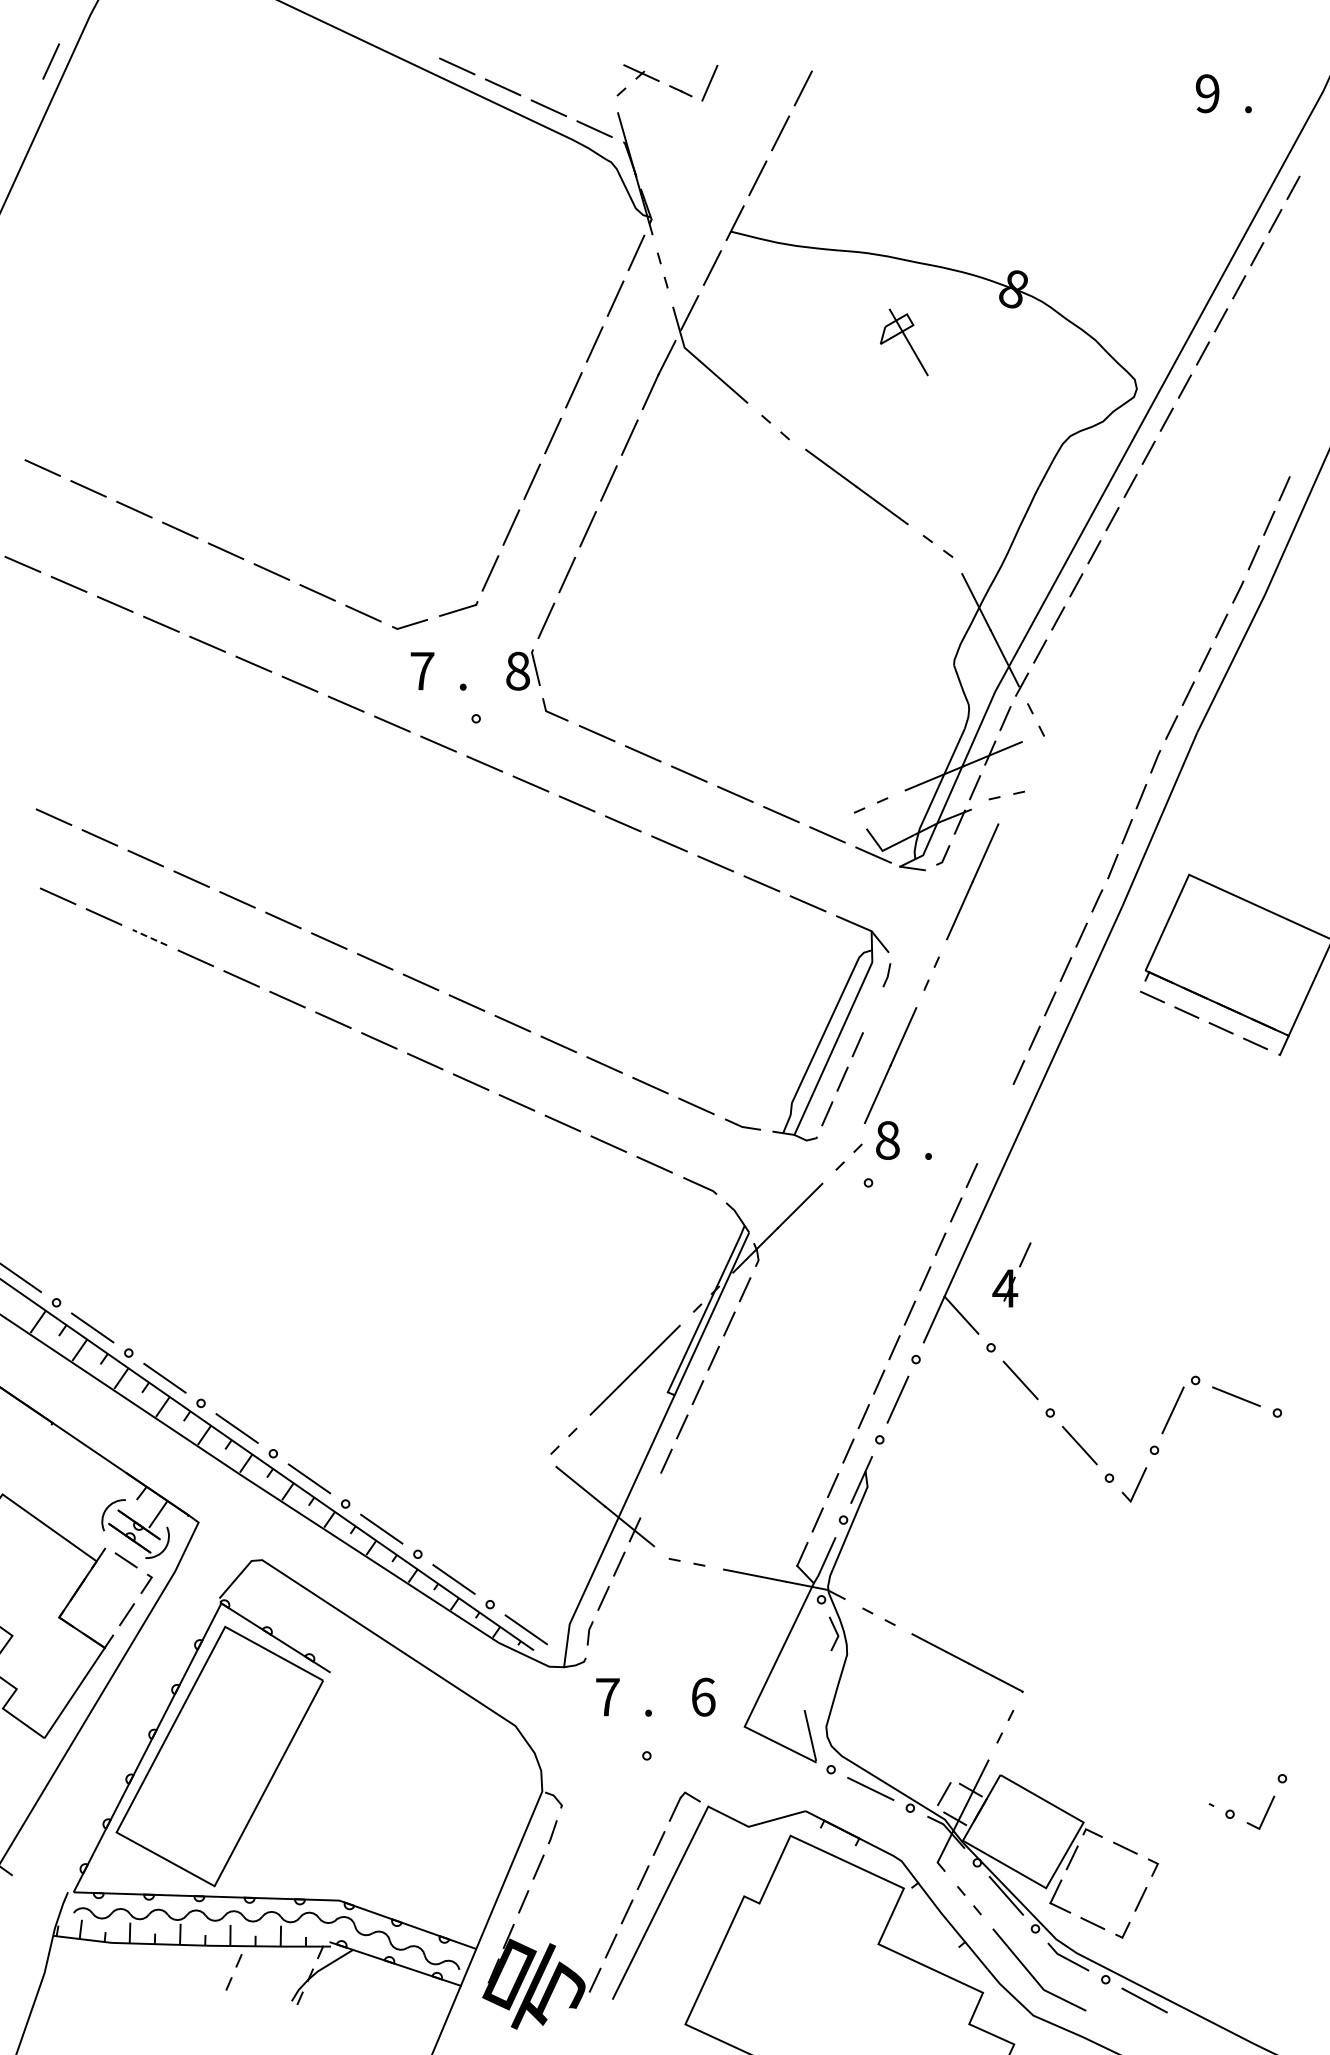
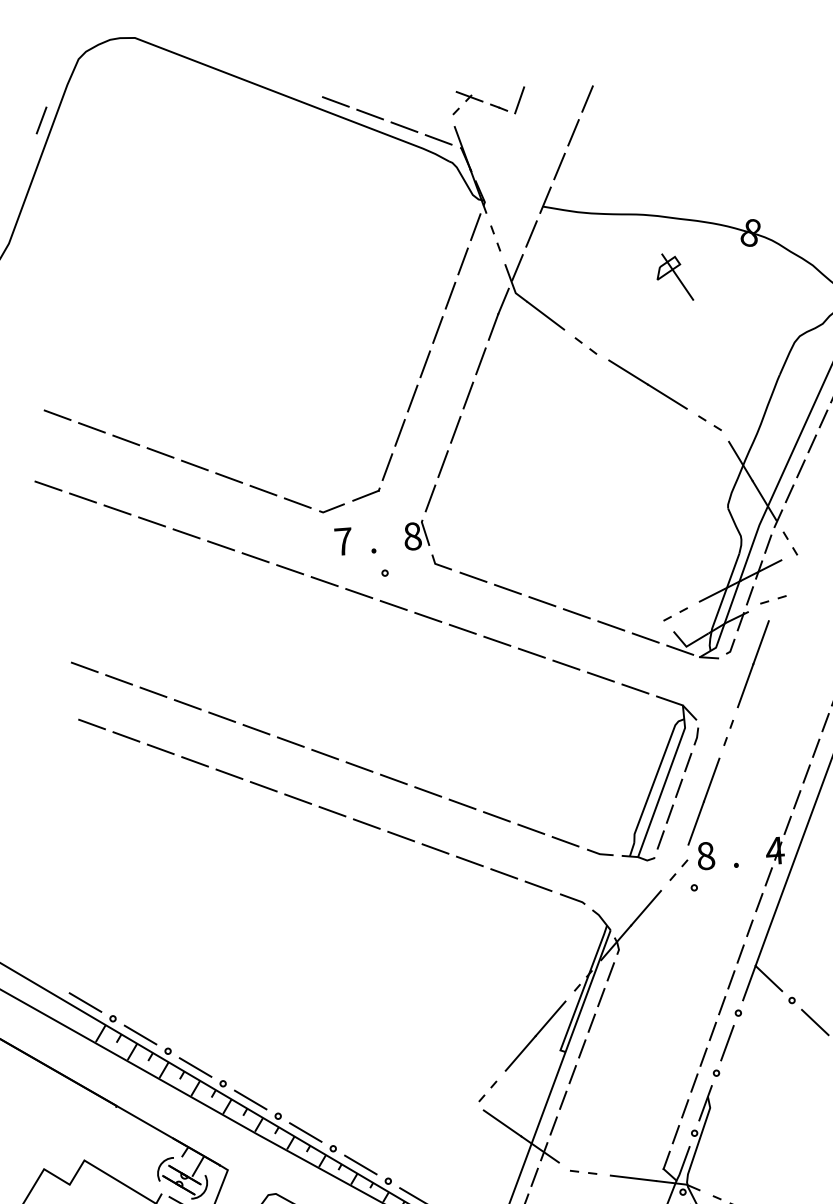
line: (149, 937) -> (160, 749), dashed -> solid
line: (872, 1009) -> (687, 762), added
part: (1011, 1274) -> (778, 840), moved
line: (650, 1495) -> (553, 1125), added

